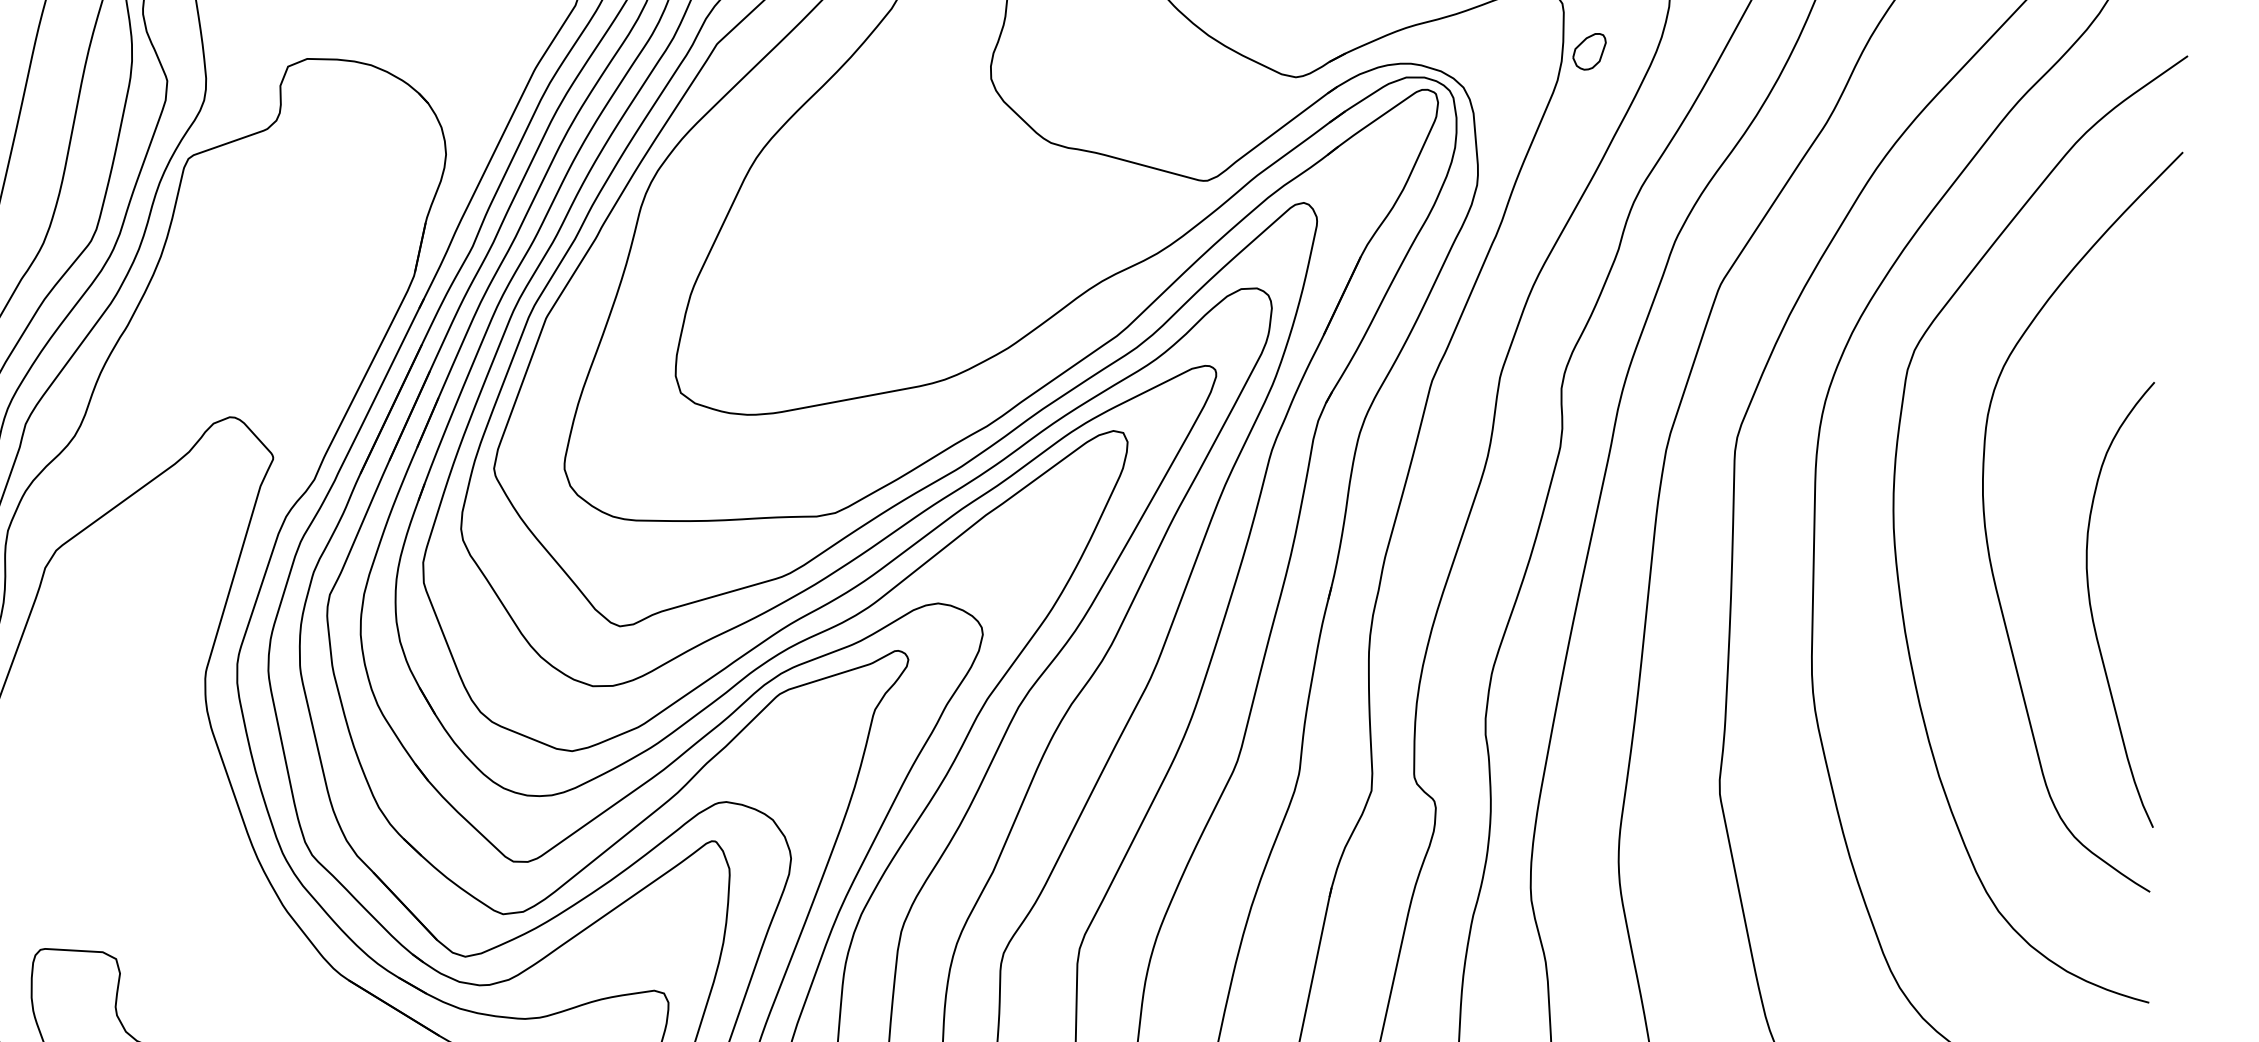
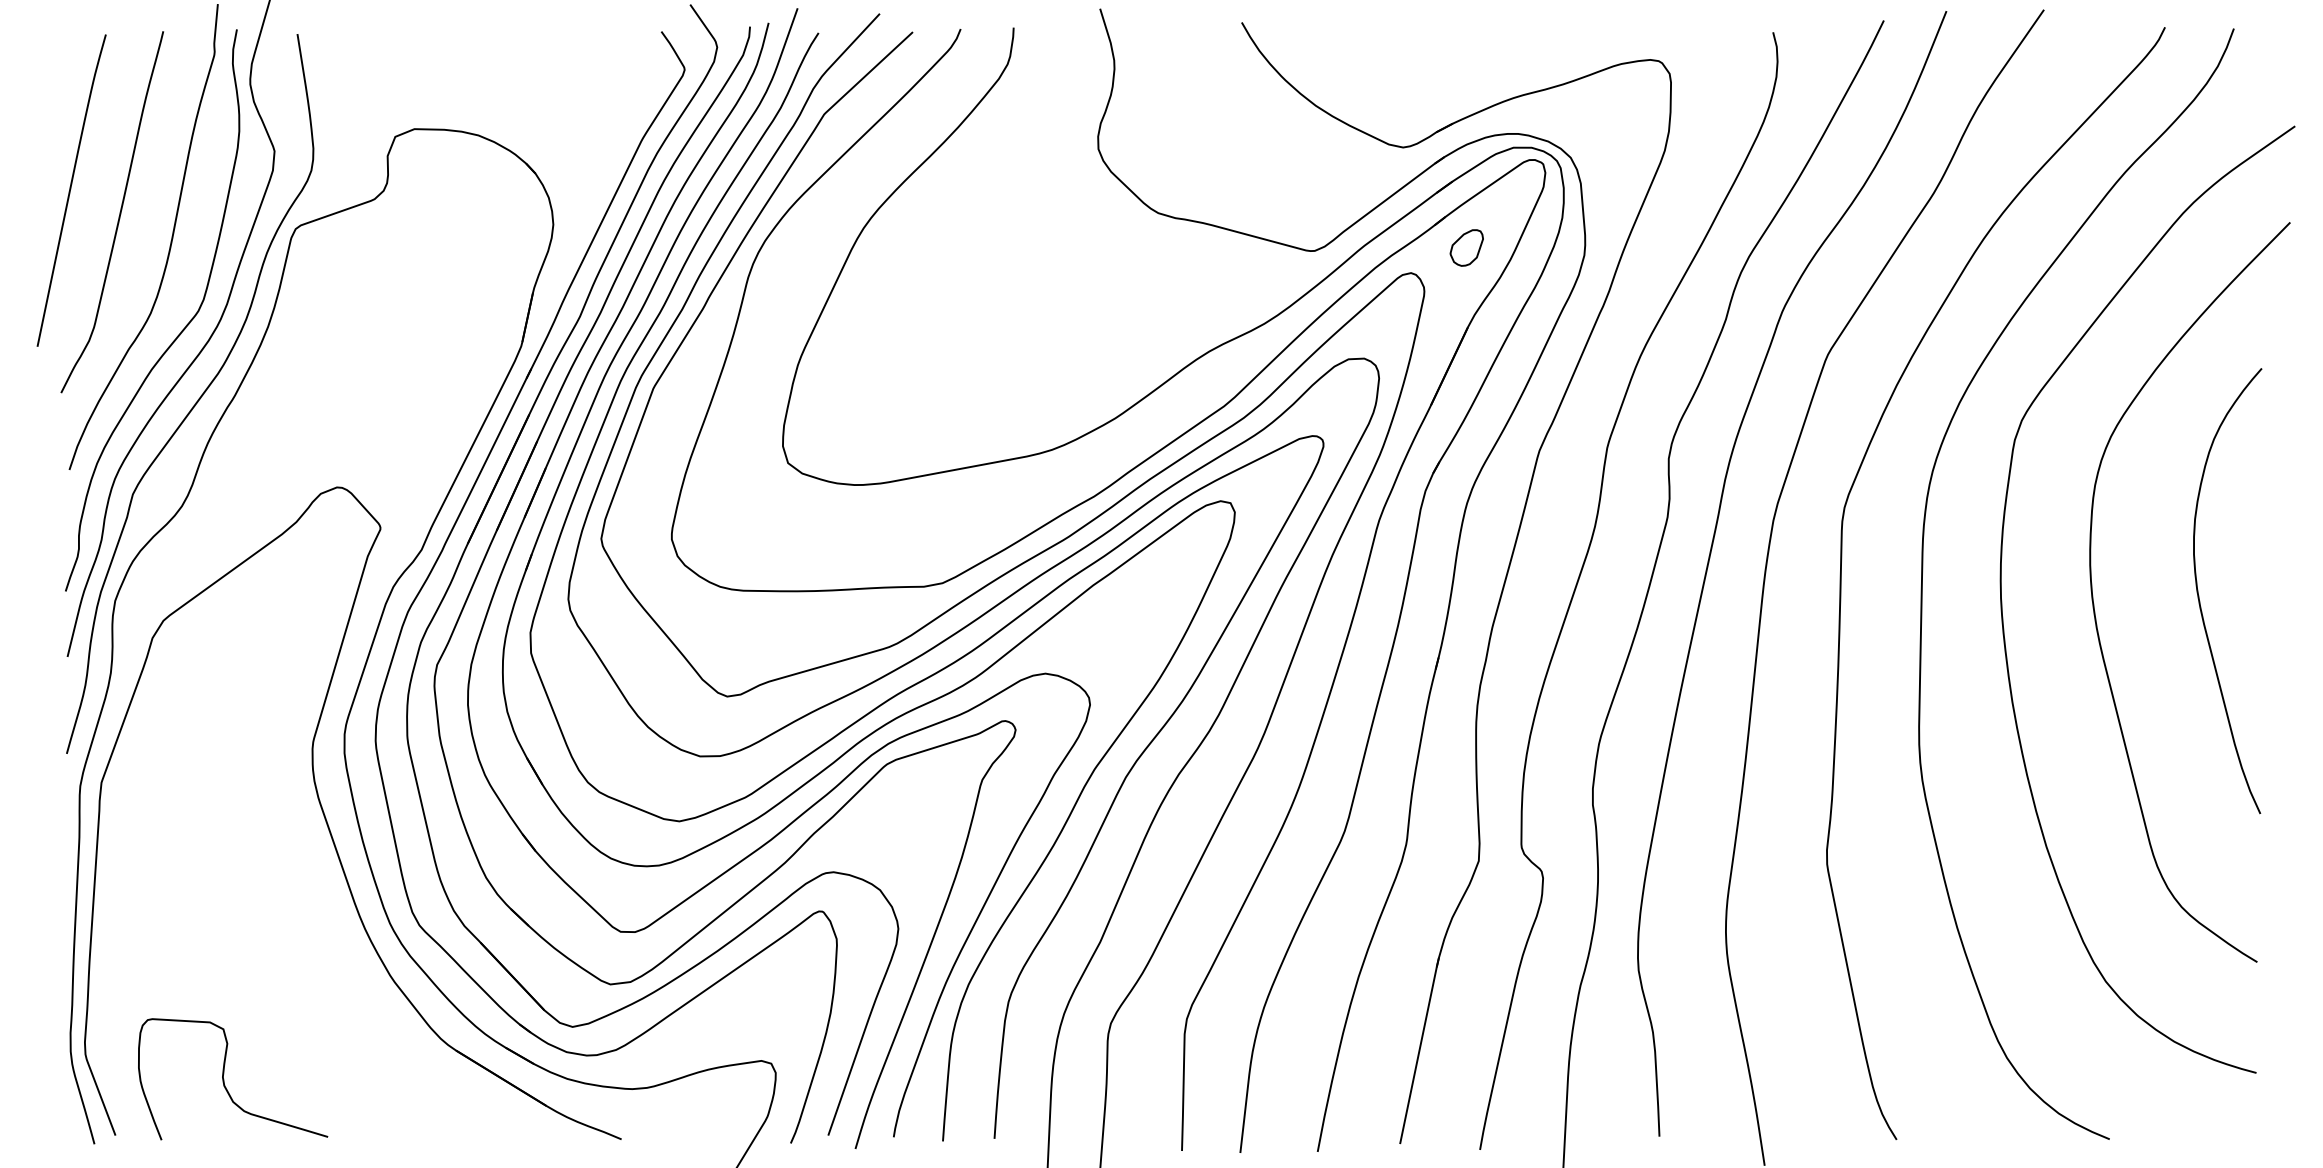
part: (1589, 51) -> (1466, 247), moved
curve: (2092, 609) -> (2199, 595), moved

